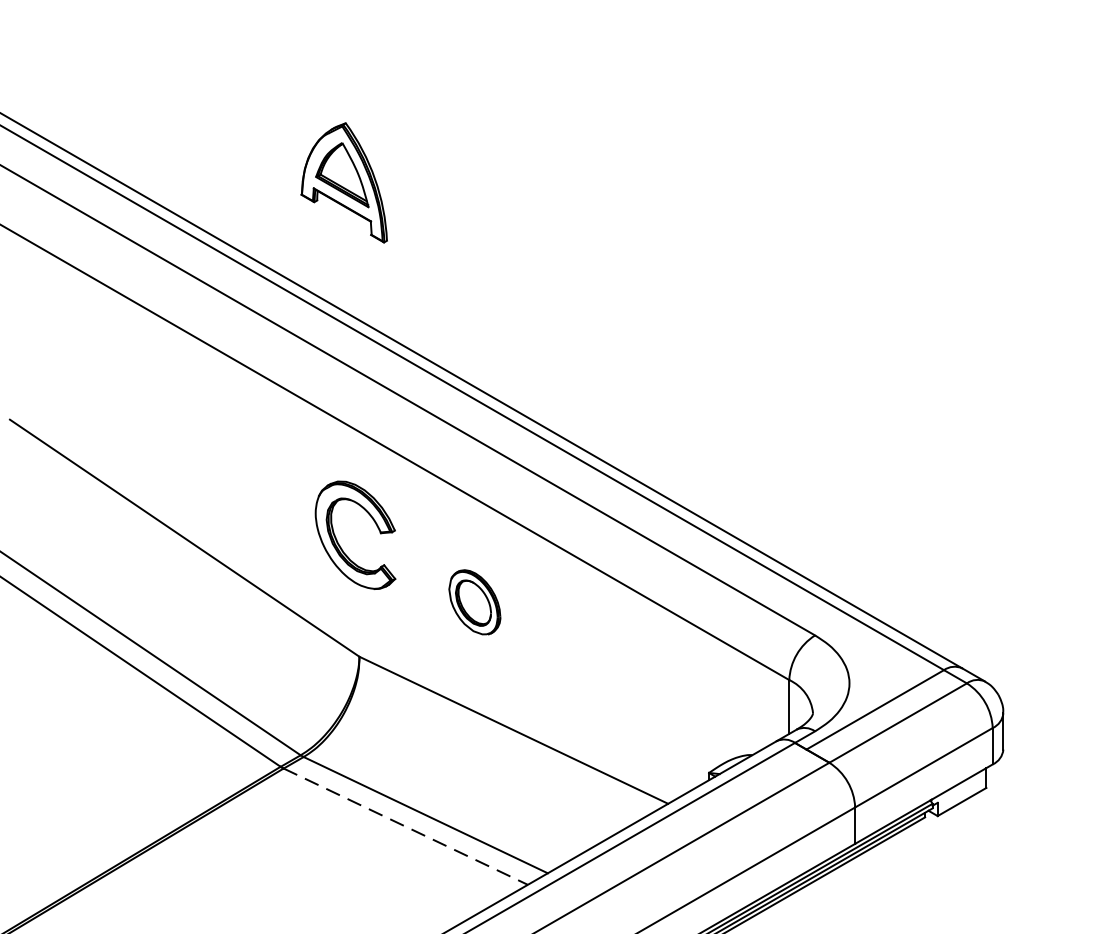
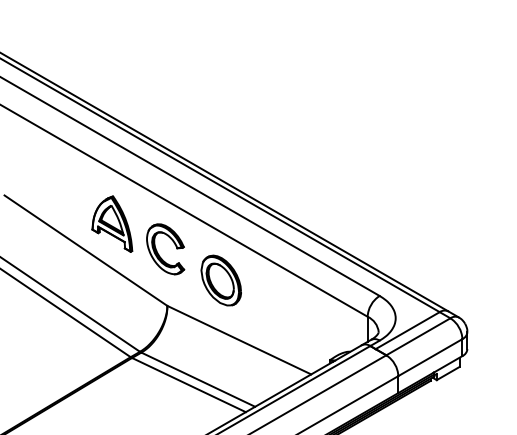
part: (344, 181) -> (112, 223), moved
part: (473, 602) -> (220, 280), size x1.67
line: (406, 827) -> (189, 385), dashed -> solid

